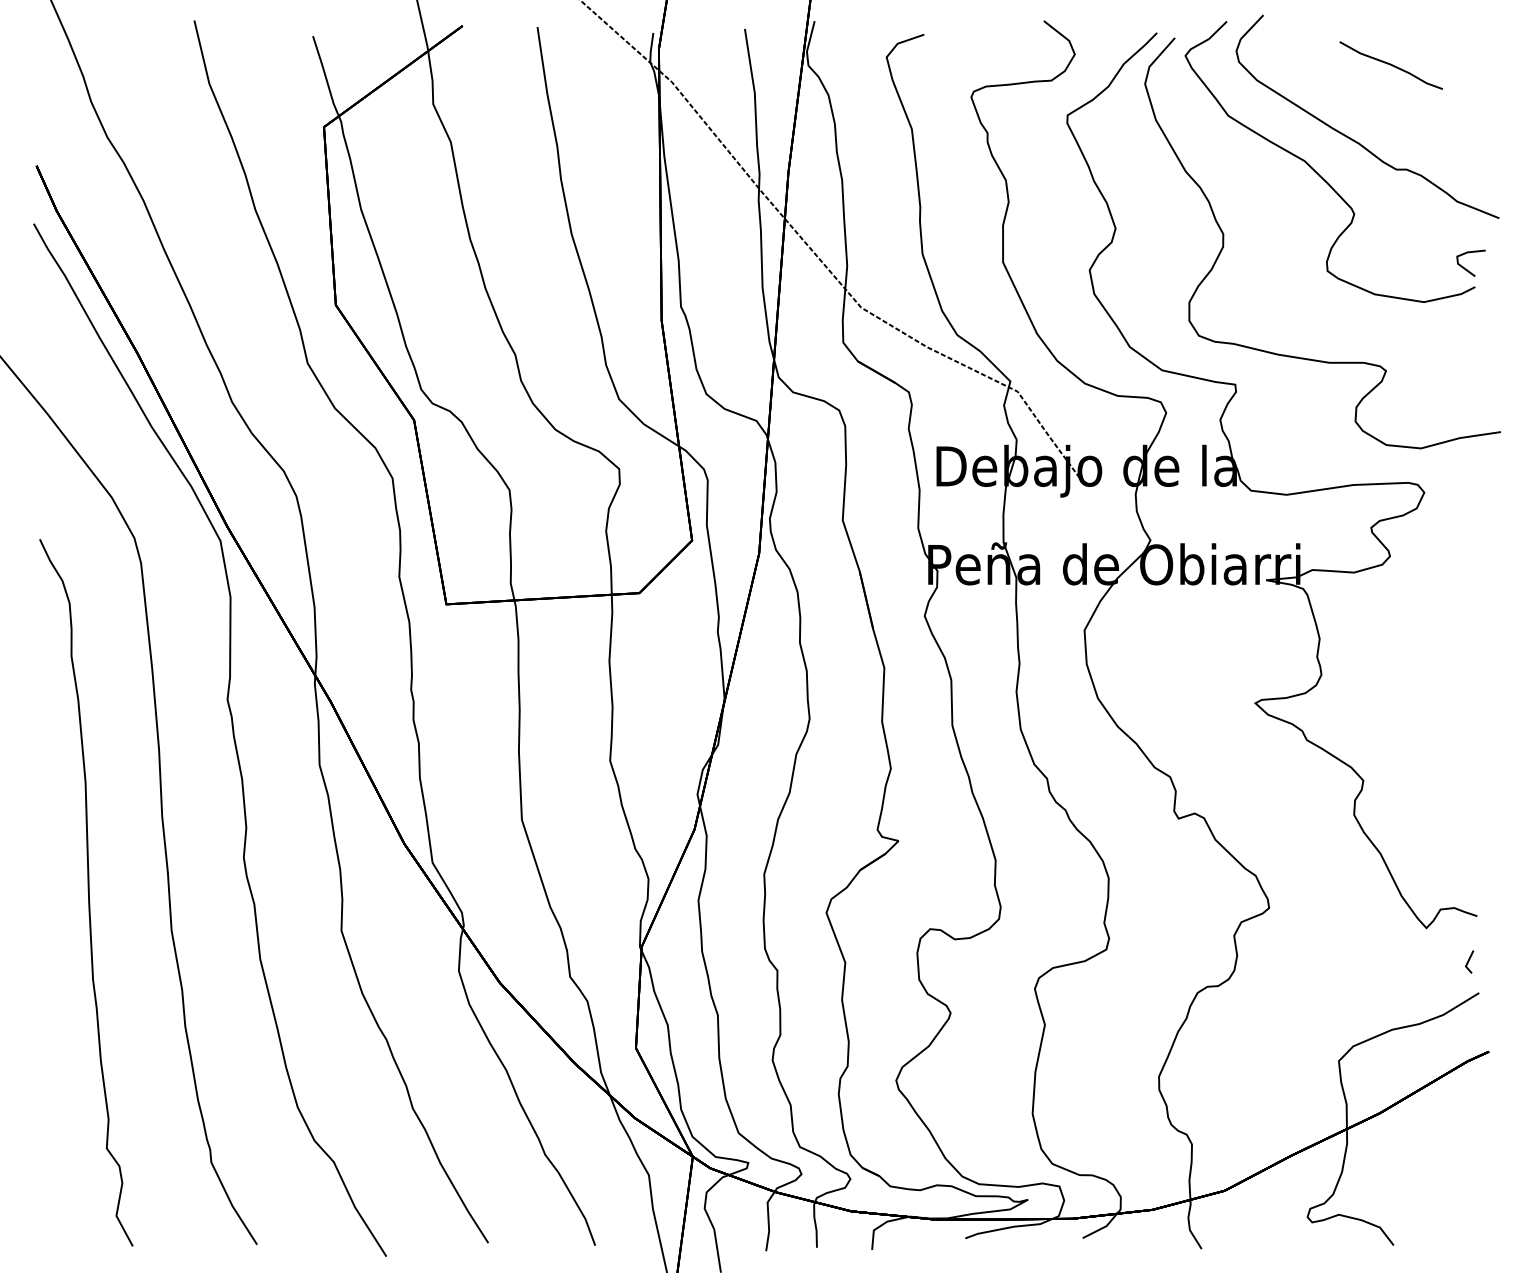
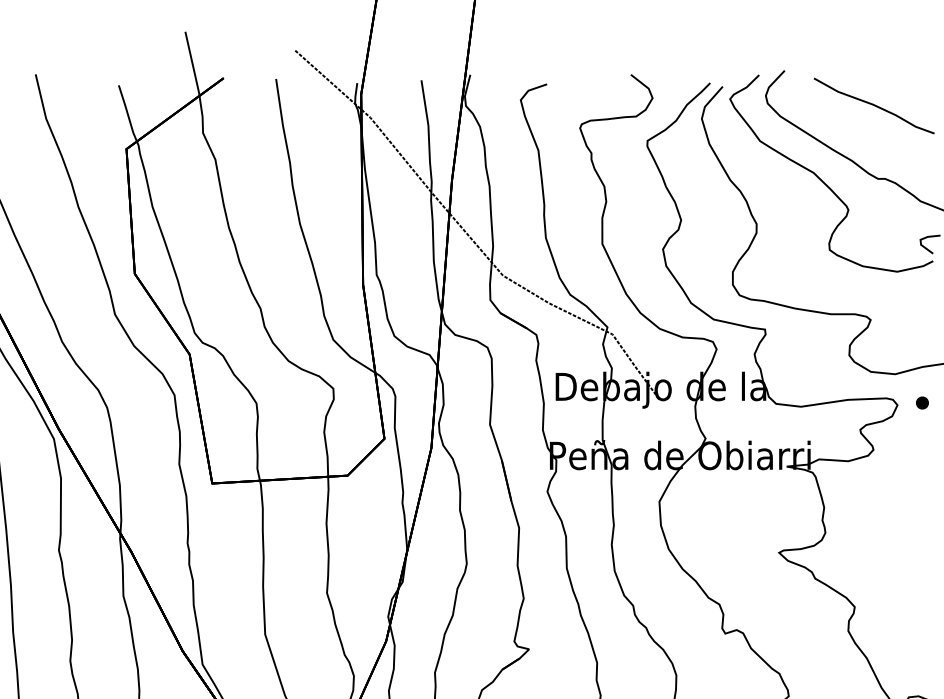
part: (1391, 65) -> (874, 105), size x1.67
part: (1459, 489) -> (922, 403), added

